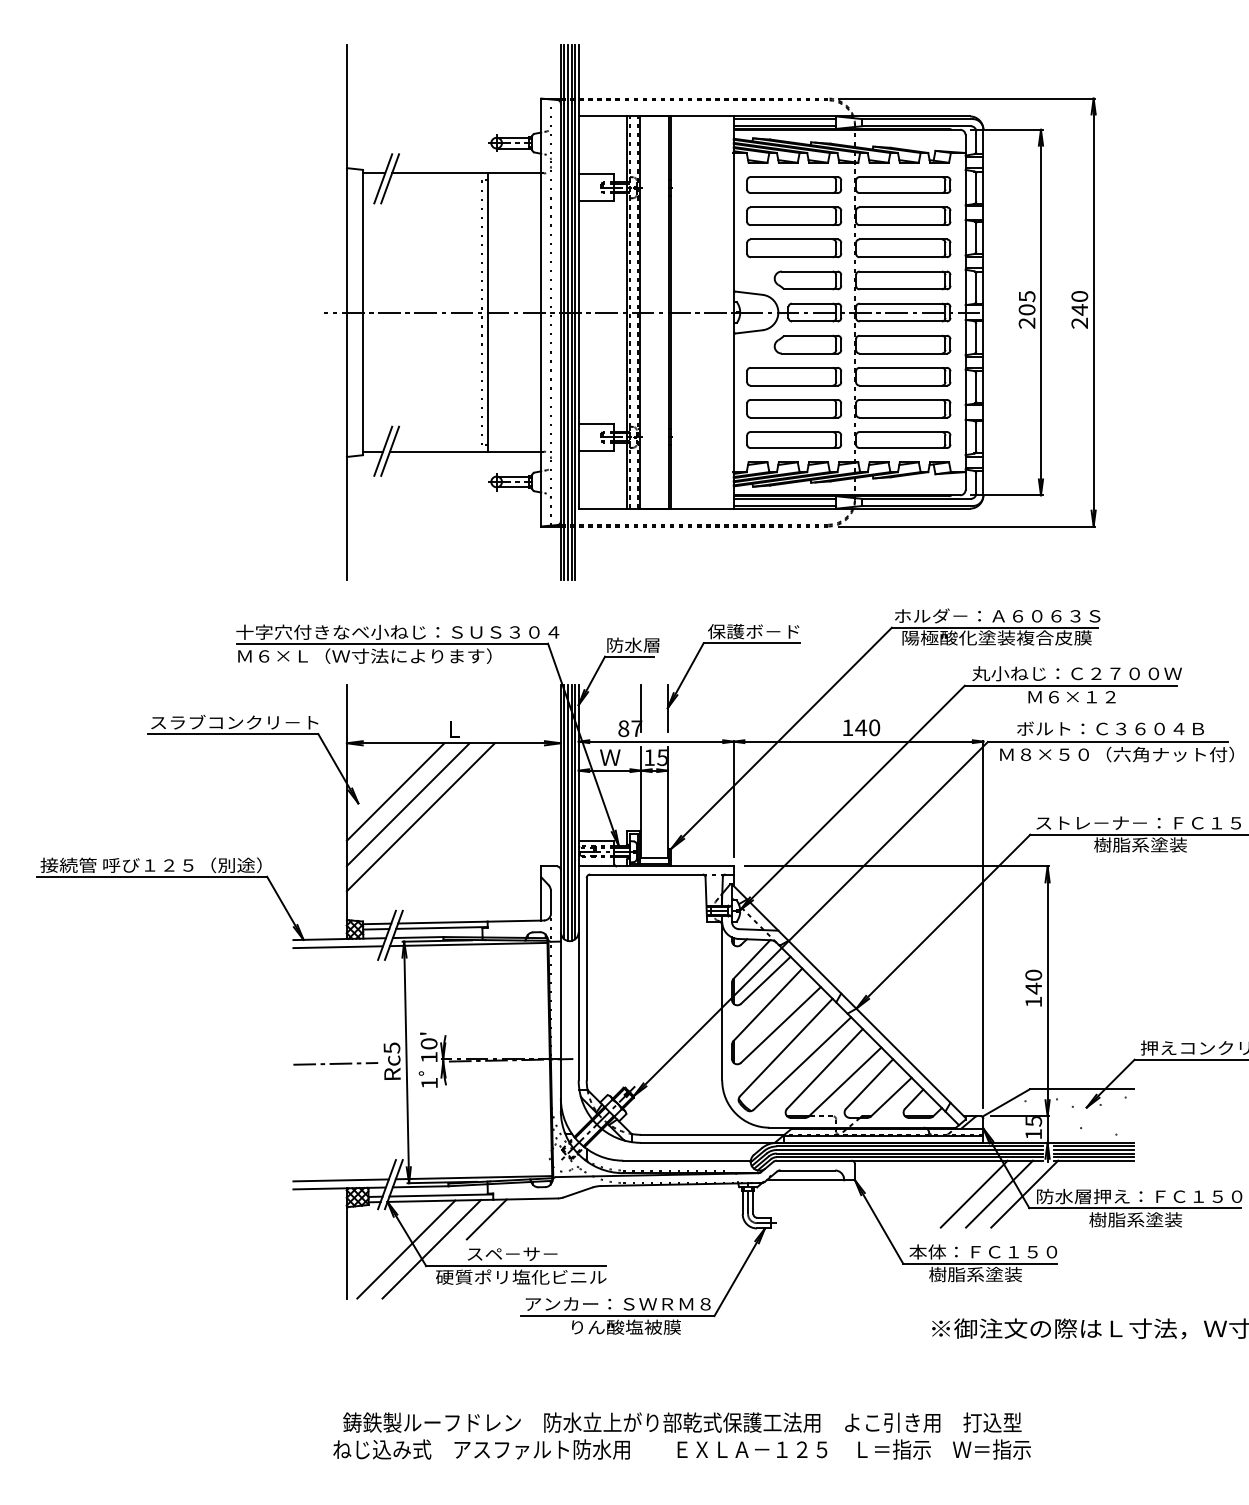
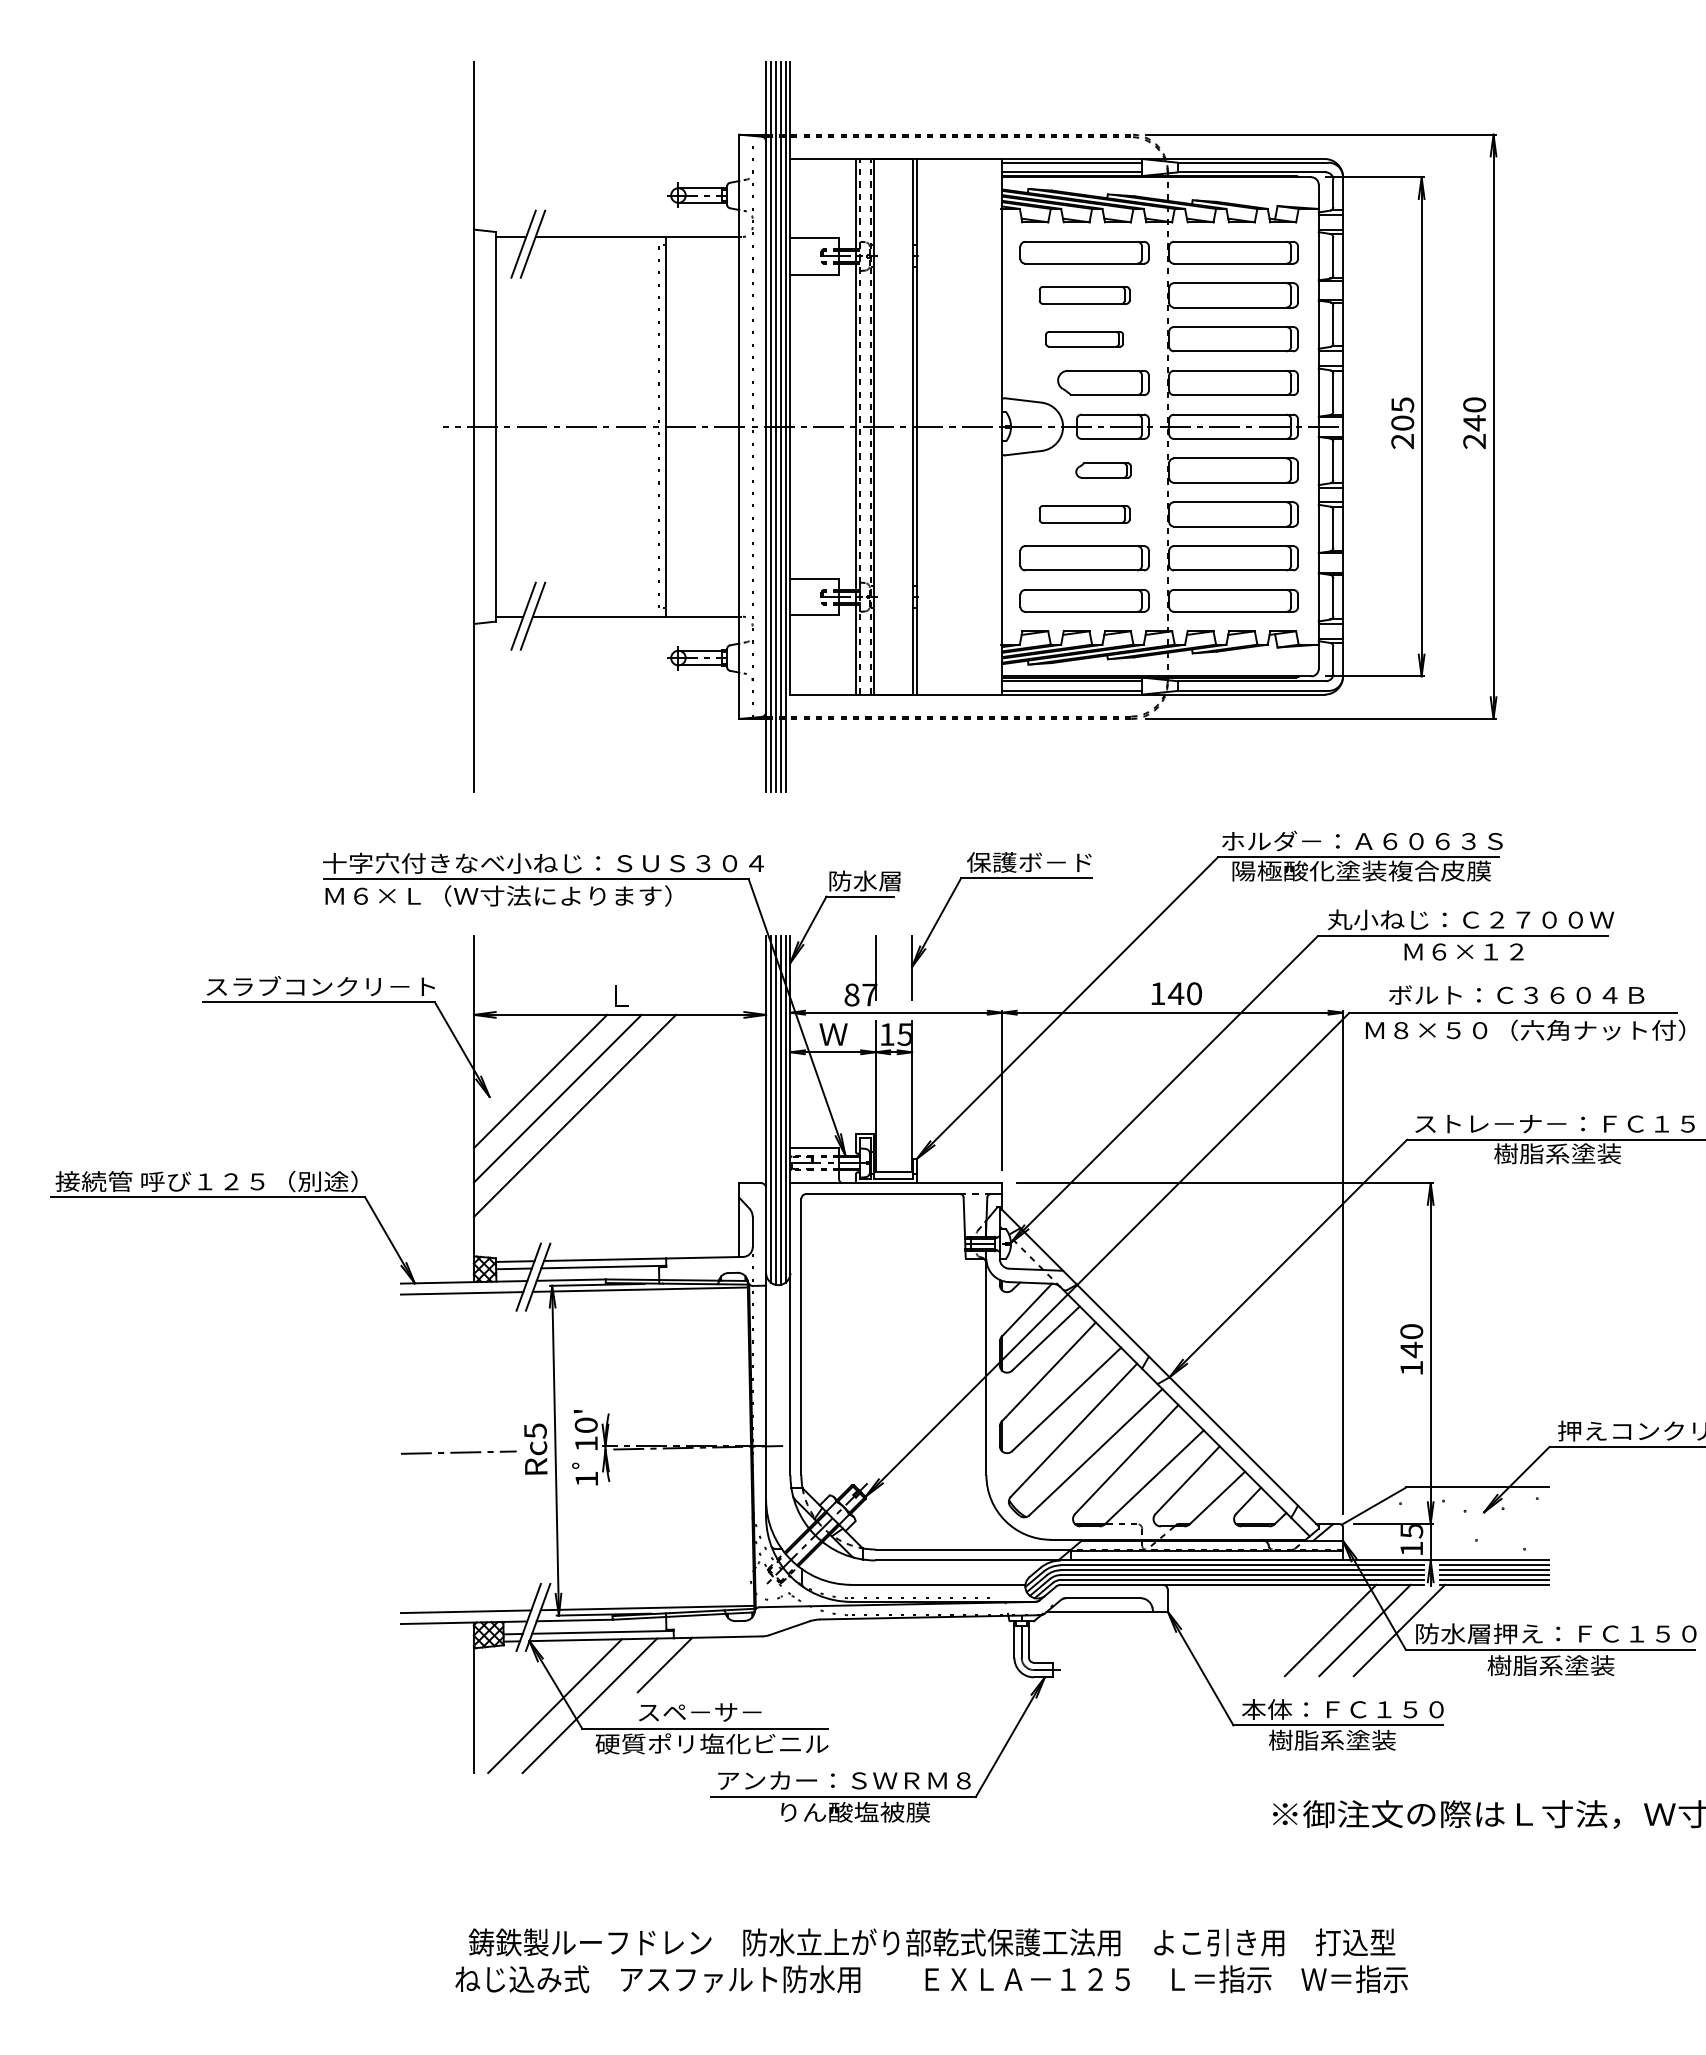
part: (794, 216) -> (1084, 295), size x0.7
part: (794, 248) -> (1084, 339), size x0.6
part: (807, 344) -> (1103, 470), size x0.6
part: (794, 376) -> (1084, 514), size x0.7

